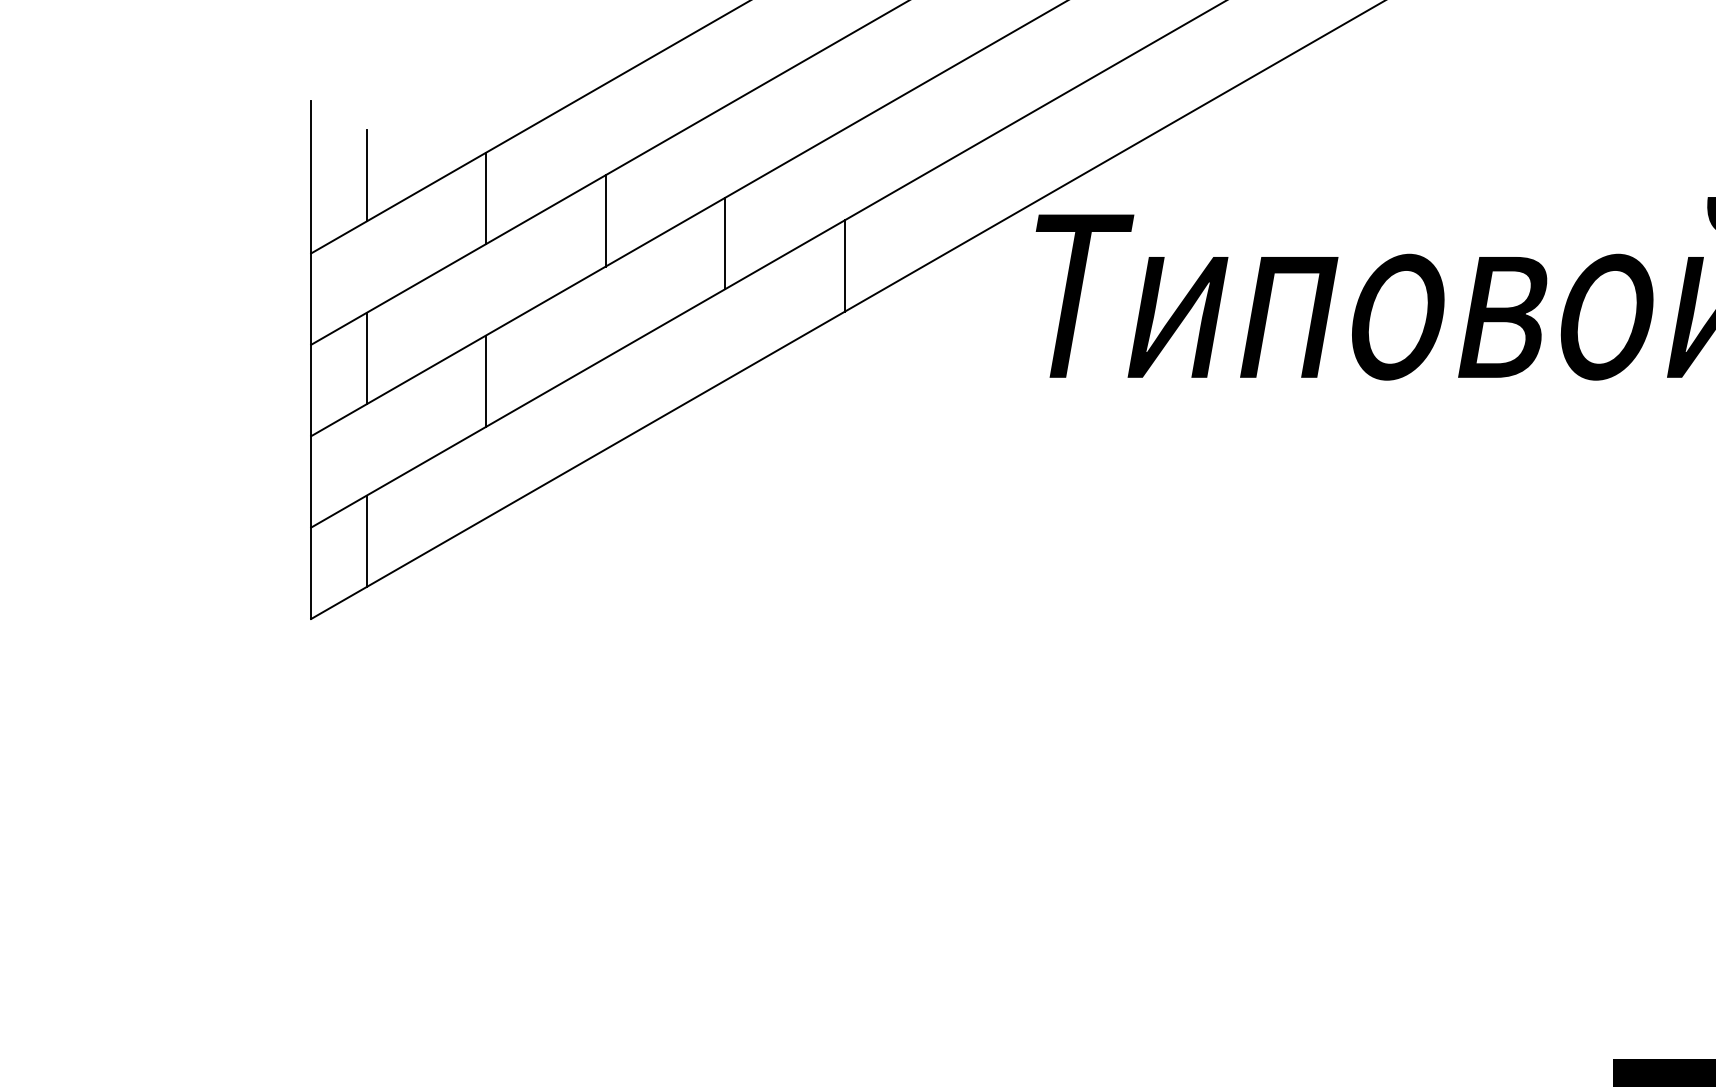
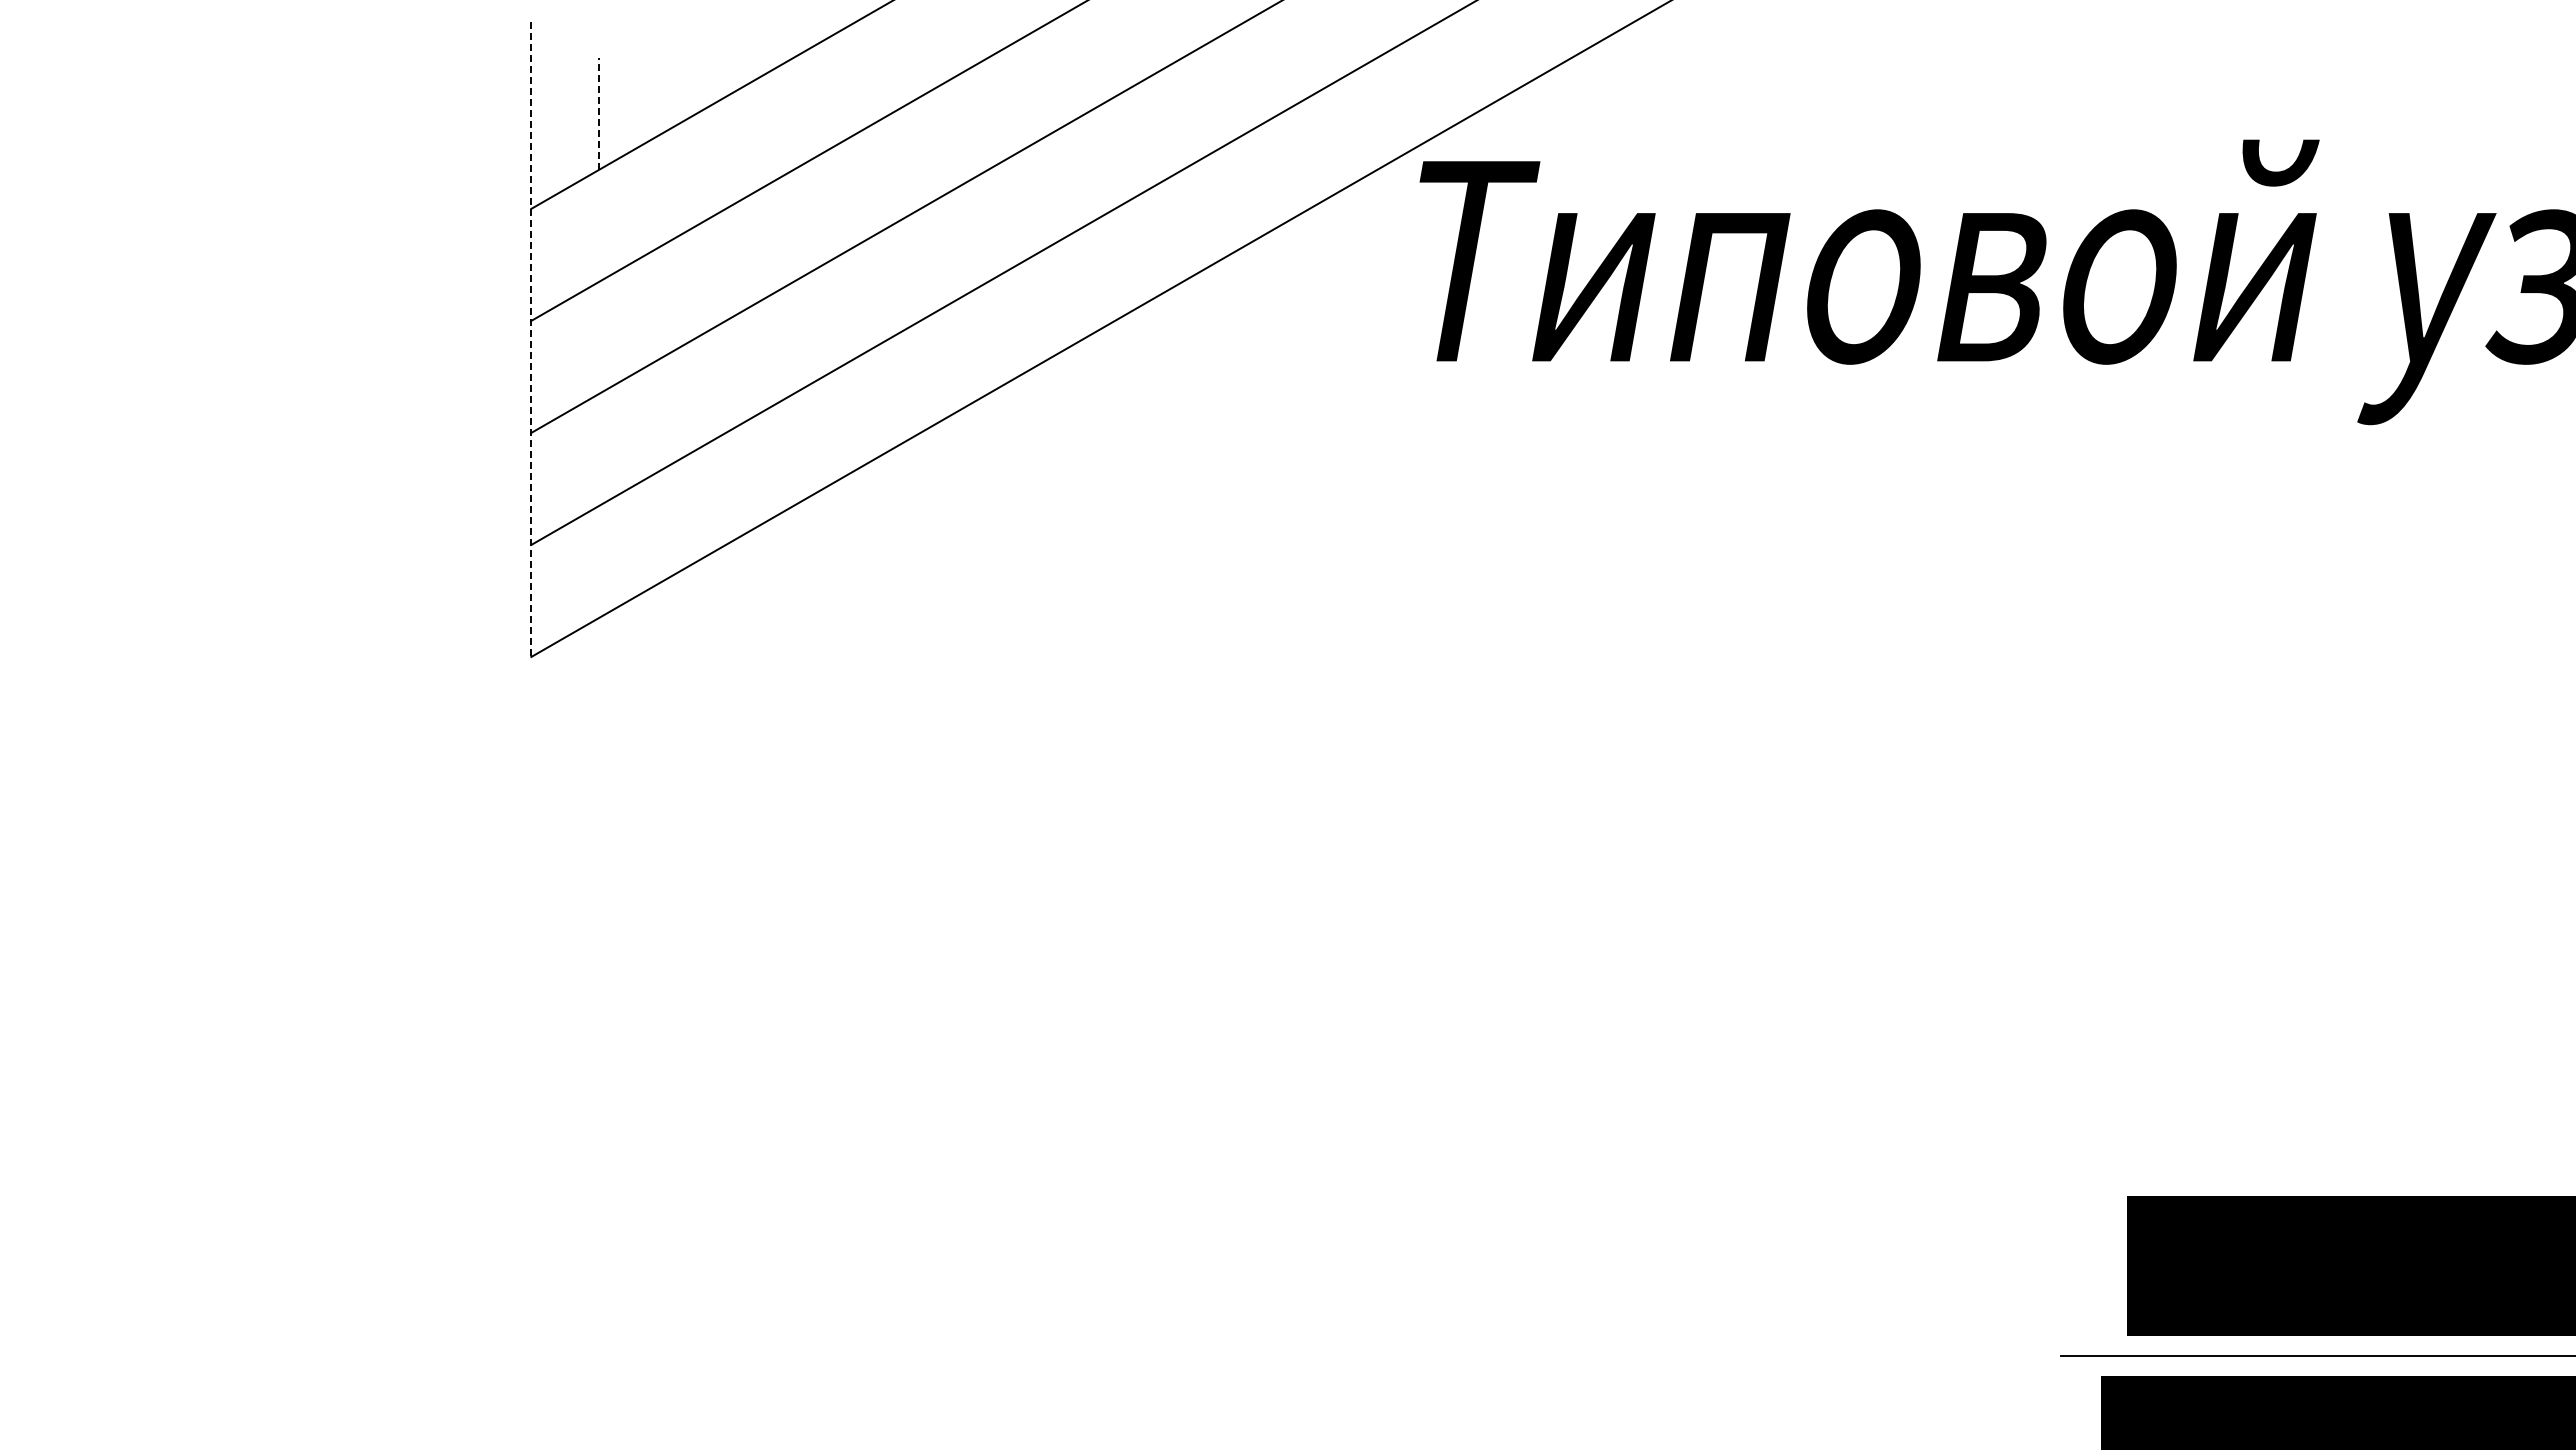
line: (366, 175) -> (599, 113), solid -> dashed
line: (485, 198) -> (745, 141), removed
line: (605, 221) -> (892, 169), removed
line: (725, 243) -> (1039, 196), removed
line: (844, 266) -> (1185, 224), removed
line: (366, 358) -> (599, 337), removed
line: (311, 360) -> (531, 340), solid -> dashed
line: (485, 381) -> (745, 365), removed
line: (366, 541) -> (599, 561), removed

